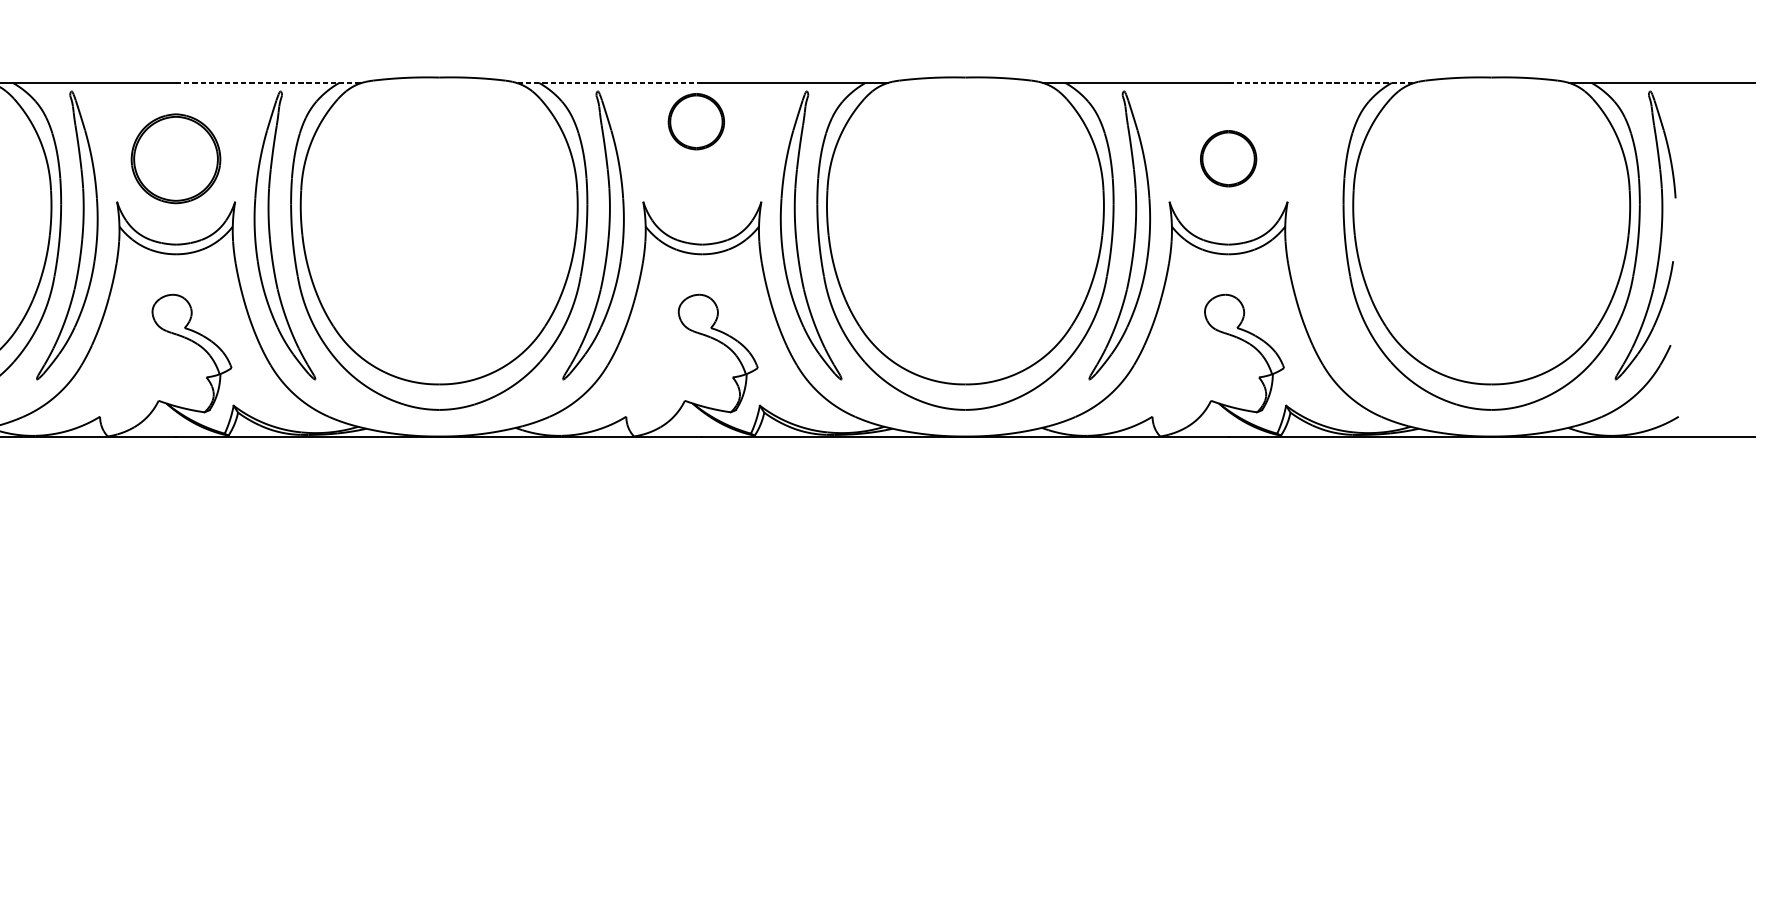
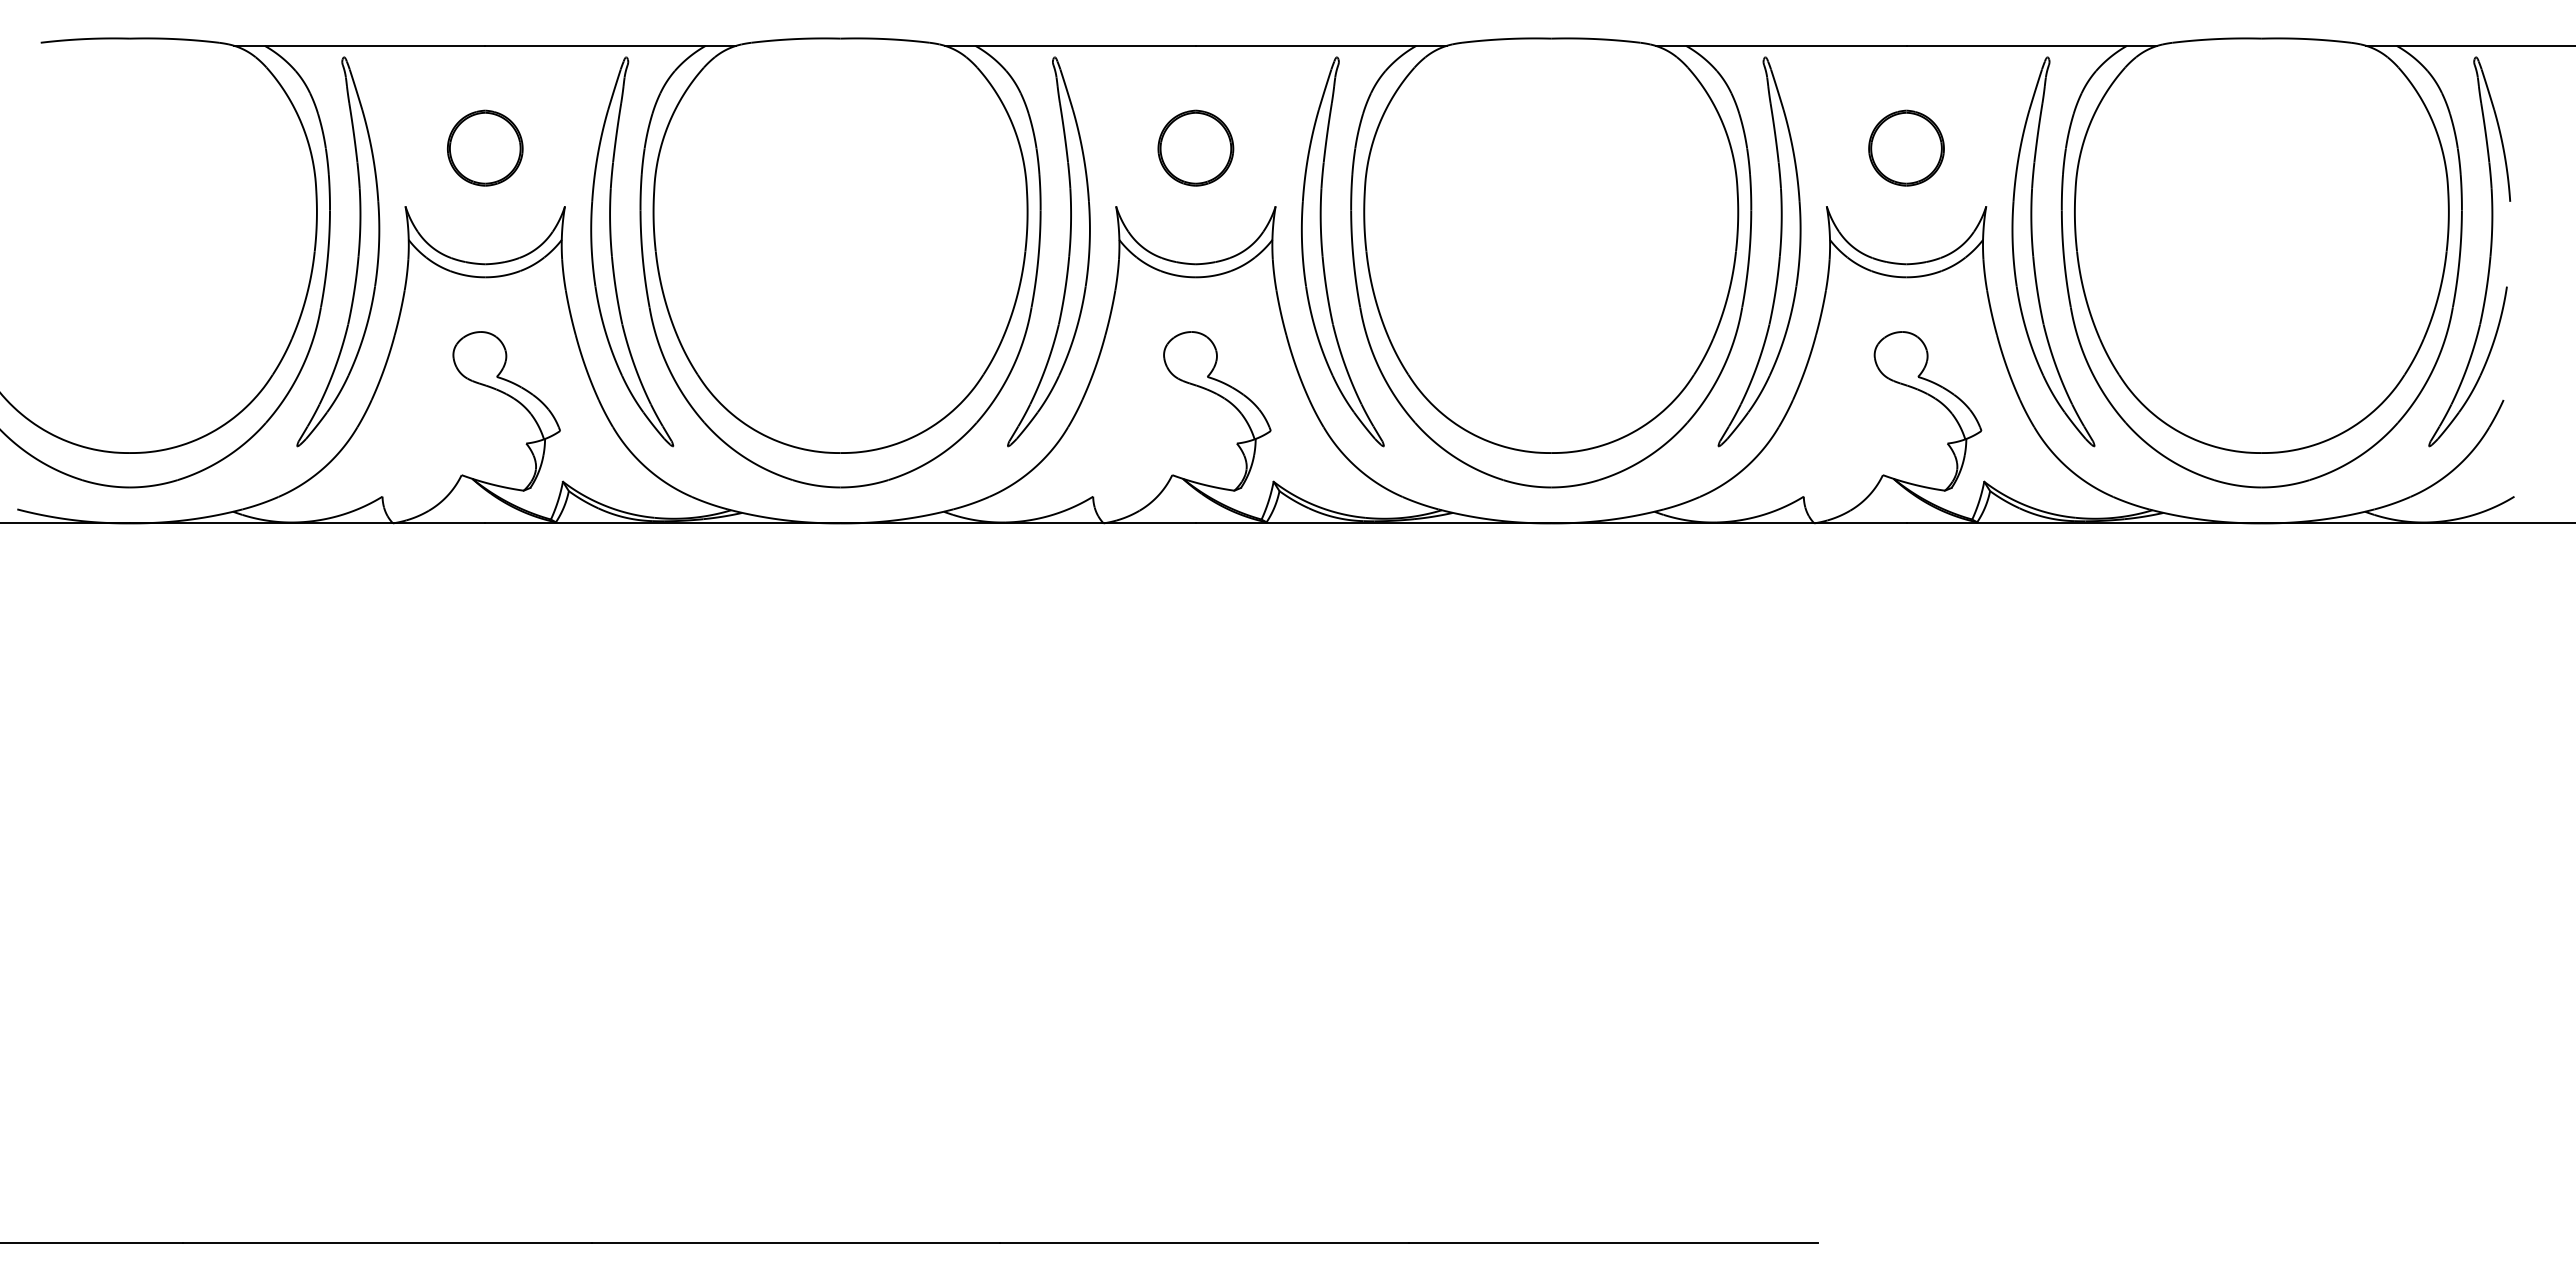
line: (269, 82) -> (611, 45), dashed -> solid
line: (608, 82) -> (1069, 45), dashed -> solid
line: (1321, 82) -> (2032, 45), dashed -> solid
part: (696, 121) -> (1195, 147), moved
part: (176, 158) -> (485, 147), size x0.62
part: (1323, 238) -> (2034, 255), added

